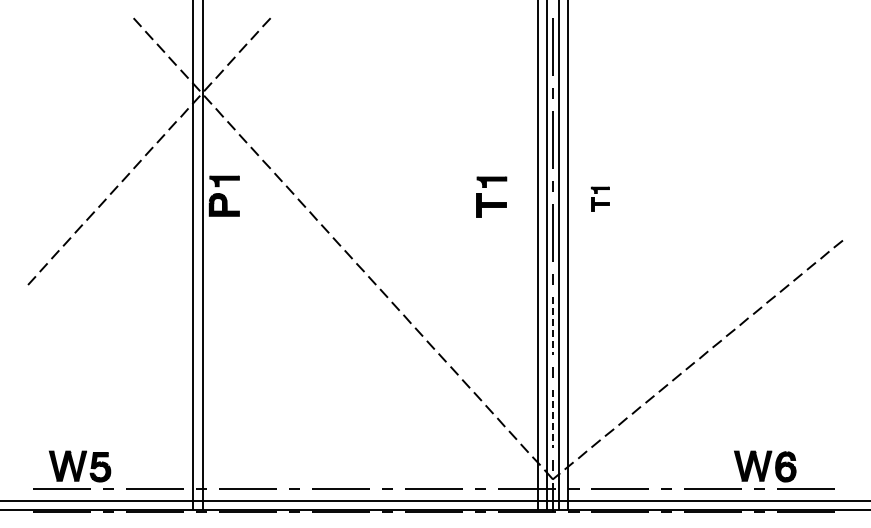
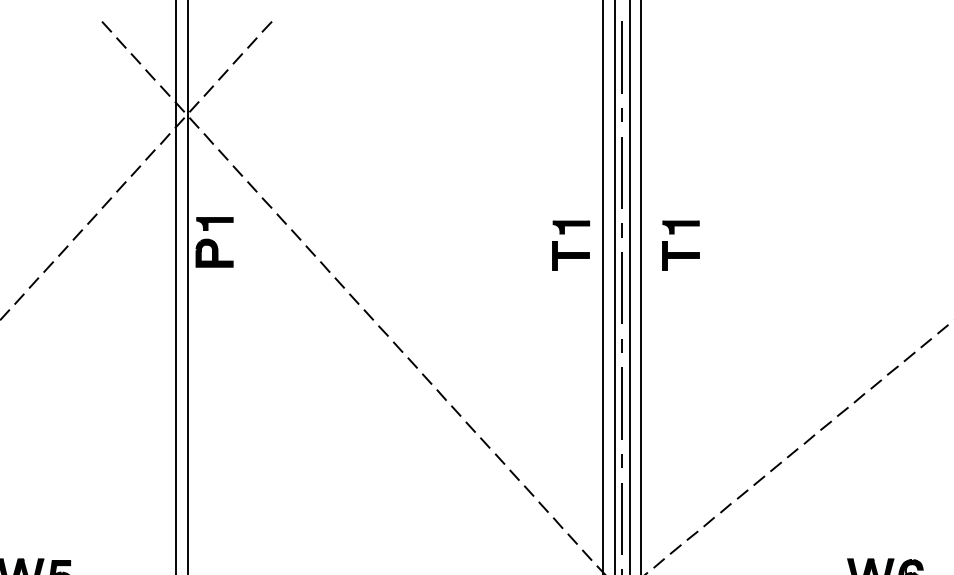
part: (491, 196) -> (570, 245), moved
part: (600, 198) -> (681, 245), size x1.67
line: (553, 326) -> (622, 404), dashed -> solid
line: (553, 419) -> (622, 519), dashed -> solid

